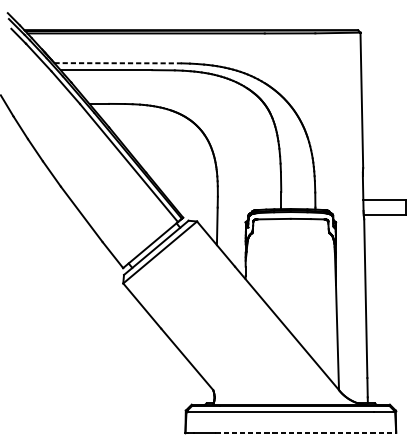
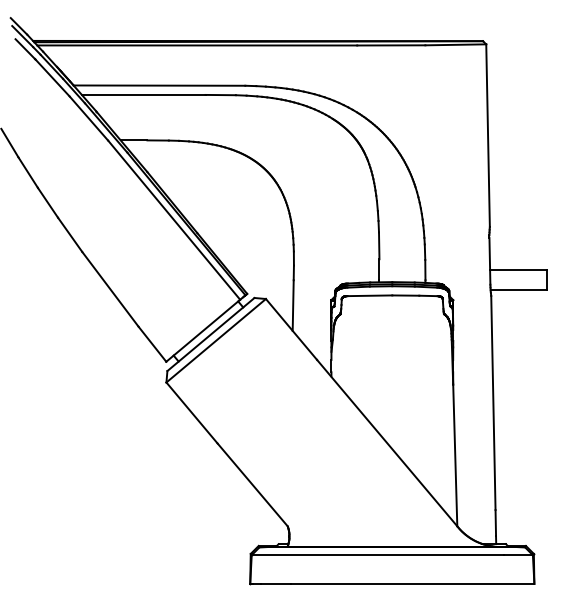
line: (118, 63) -> (159, 85), dashed -> solid
line: (305, 432) -> (412, 583), dashed -> solid

